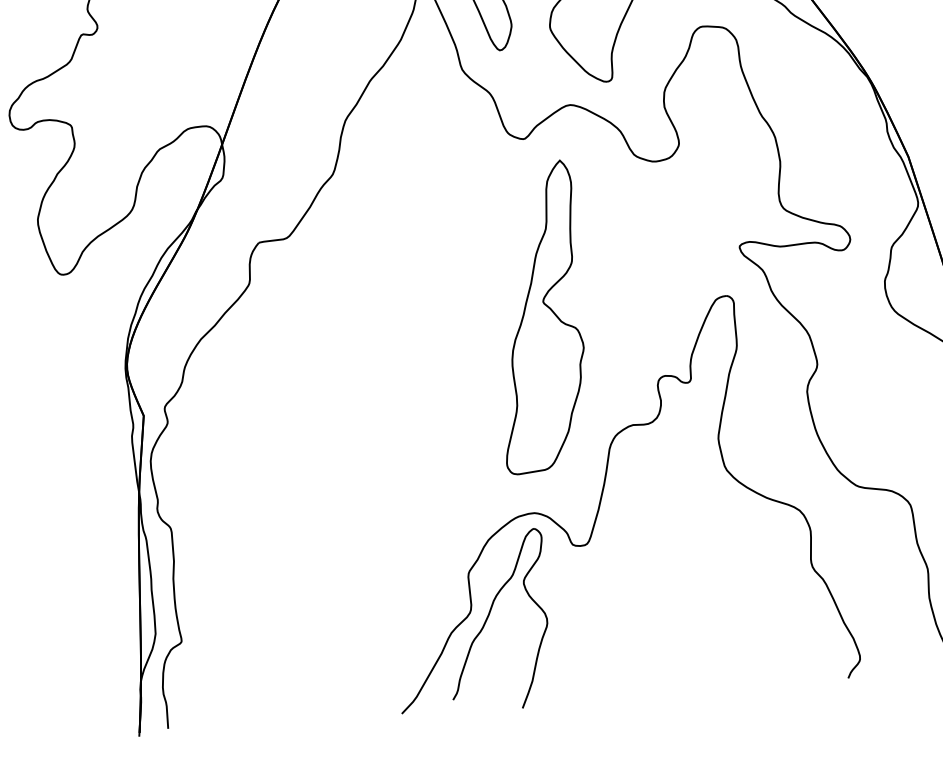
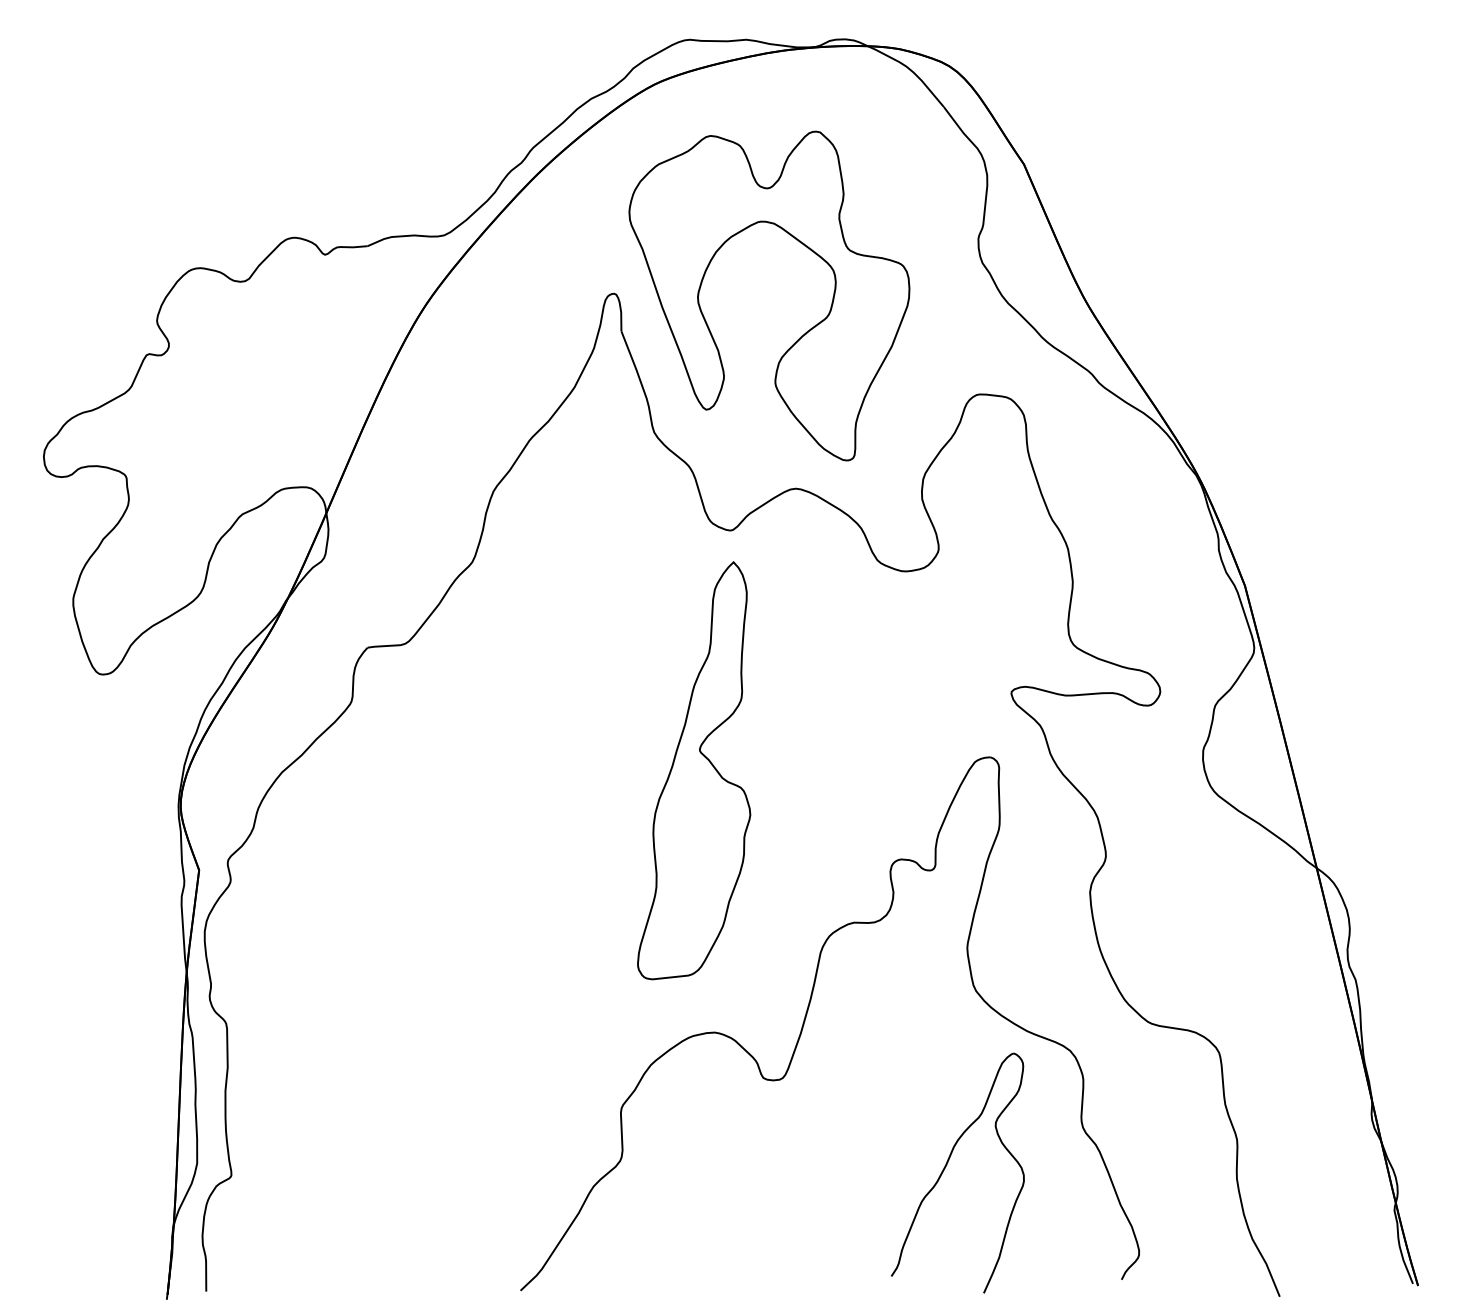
part: (540, 317) -> (694, 770), moved
part: (489, 615) -> (946, 1166), moved

